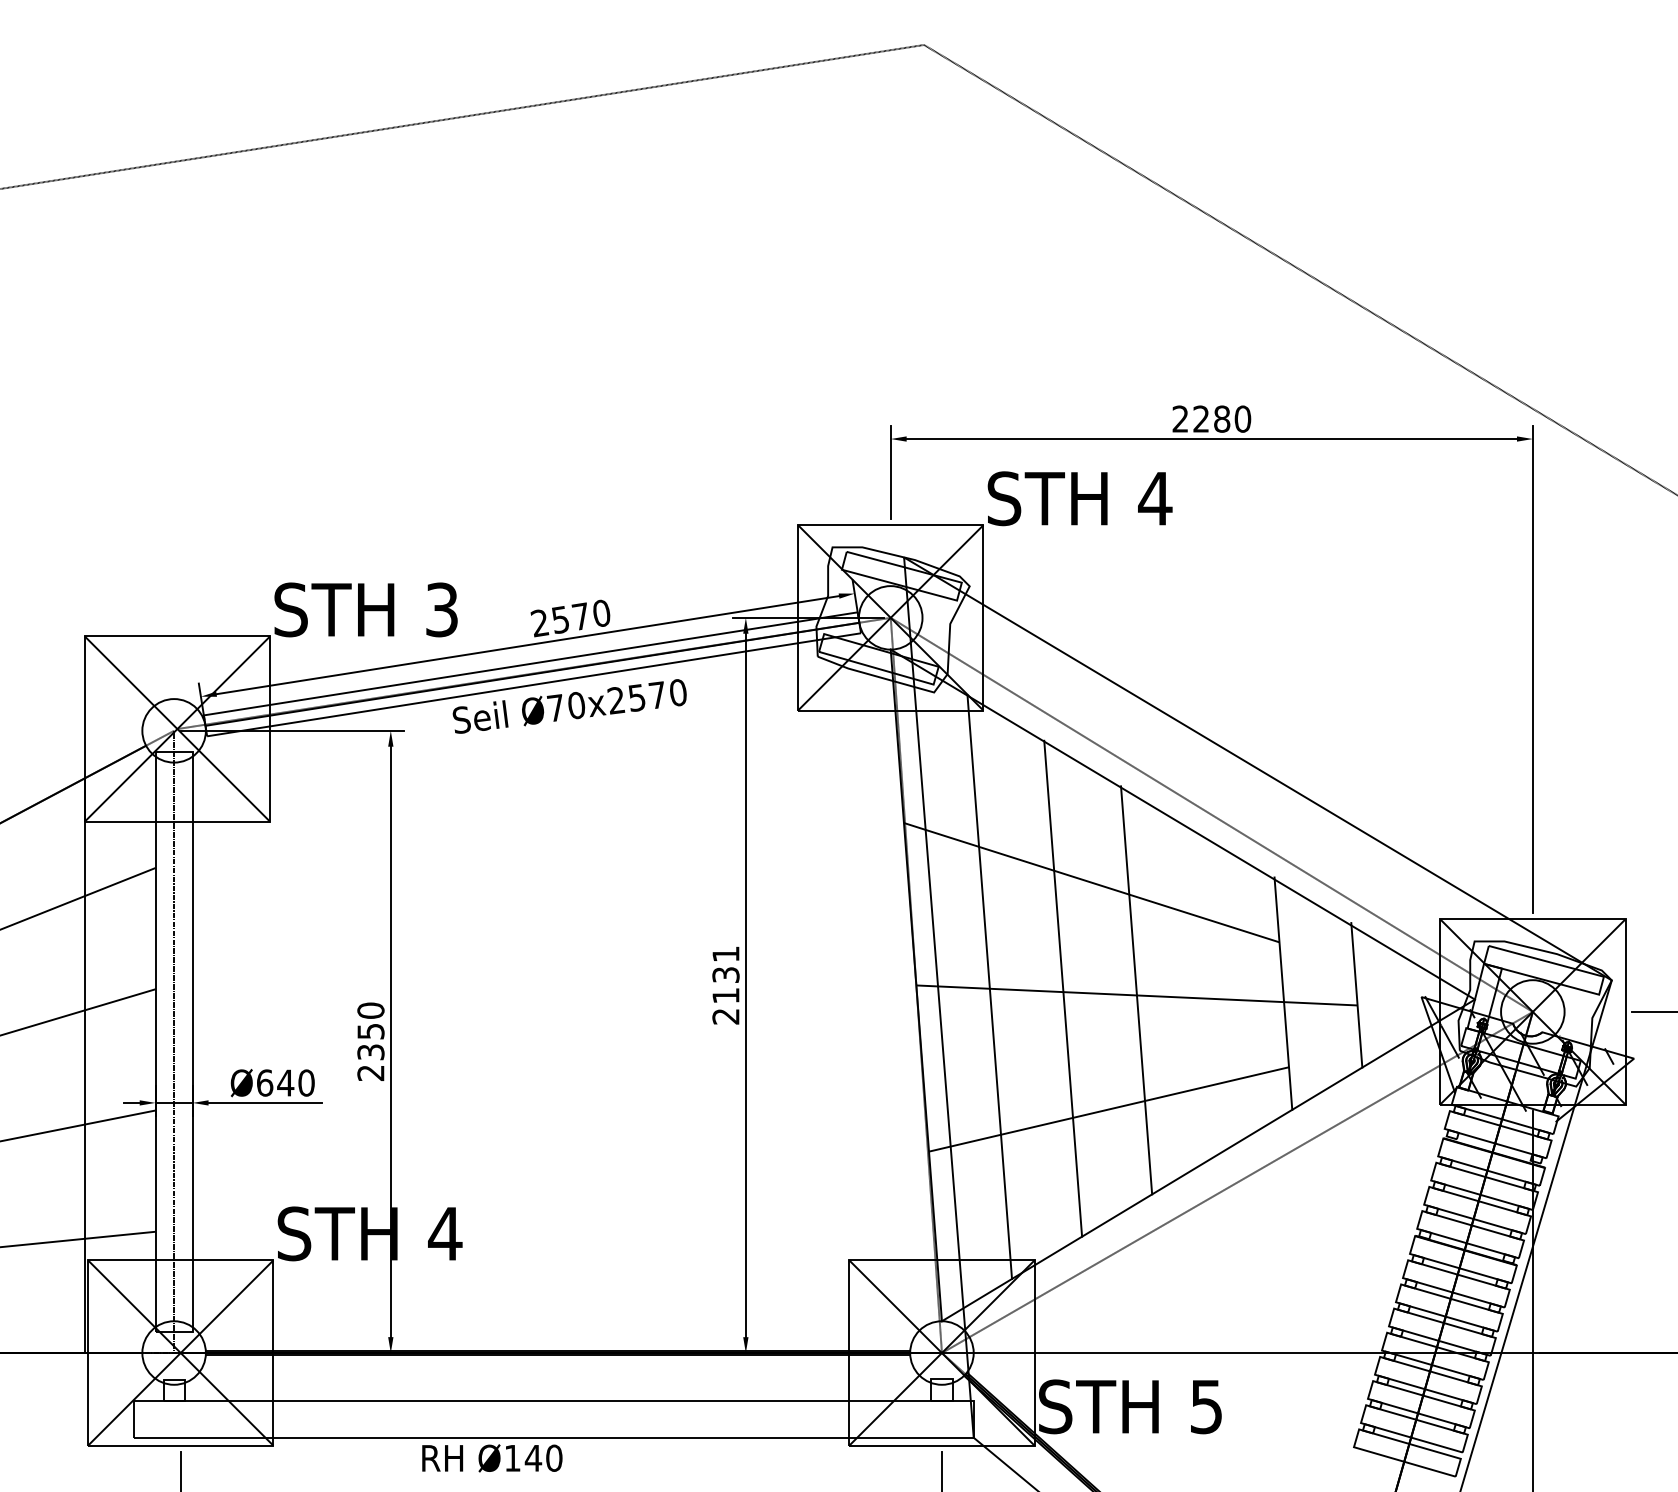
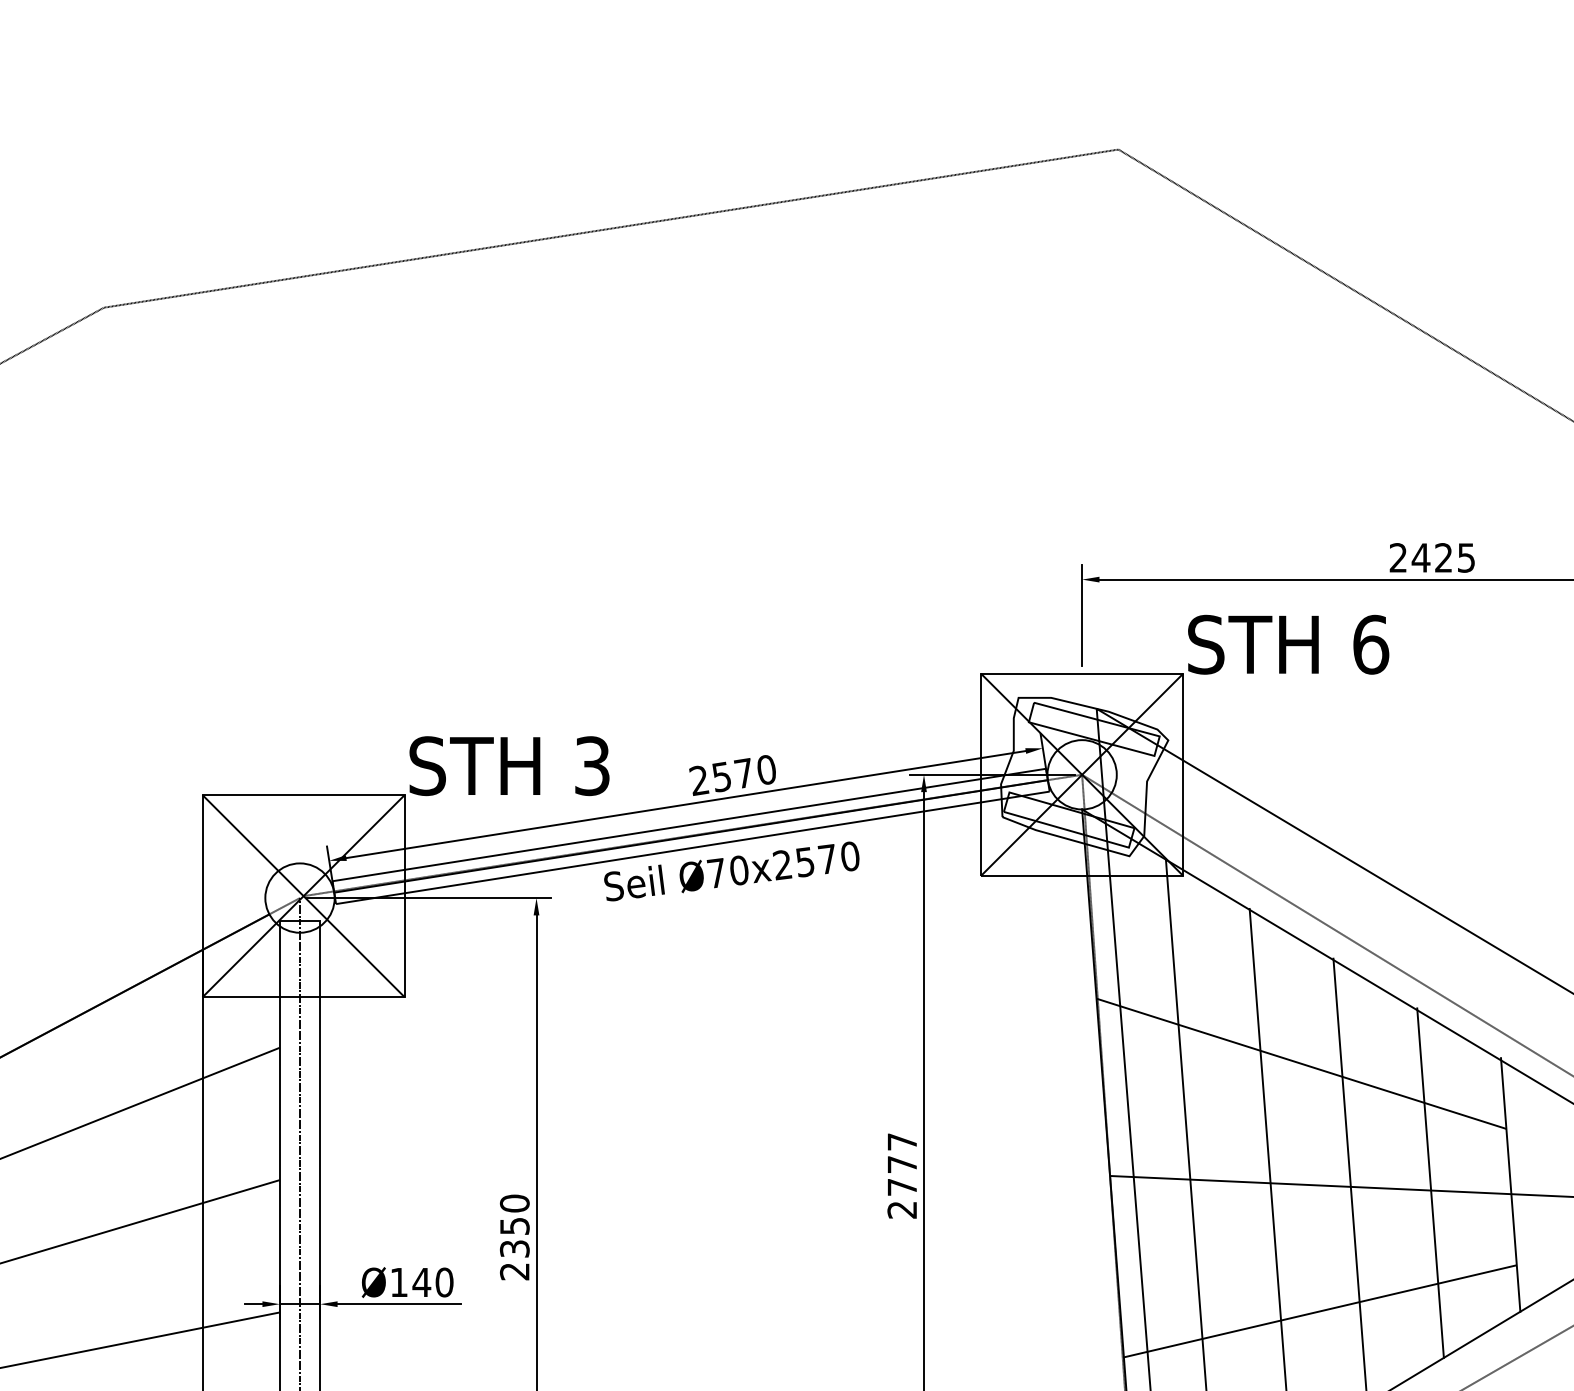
text: (1221, 418) -> (1443, 557), 2280 -> 2425
text: (1155, 498) -> (1371, 644), 4 -> 6
text: (725, 974) -> (901, 1164), 2131 -> 2777
line: (1209, 991) -> (1430, 1182), added
text: (265, 1082) -> (399, 1281), Ø640 -> Ø140

